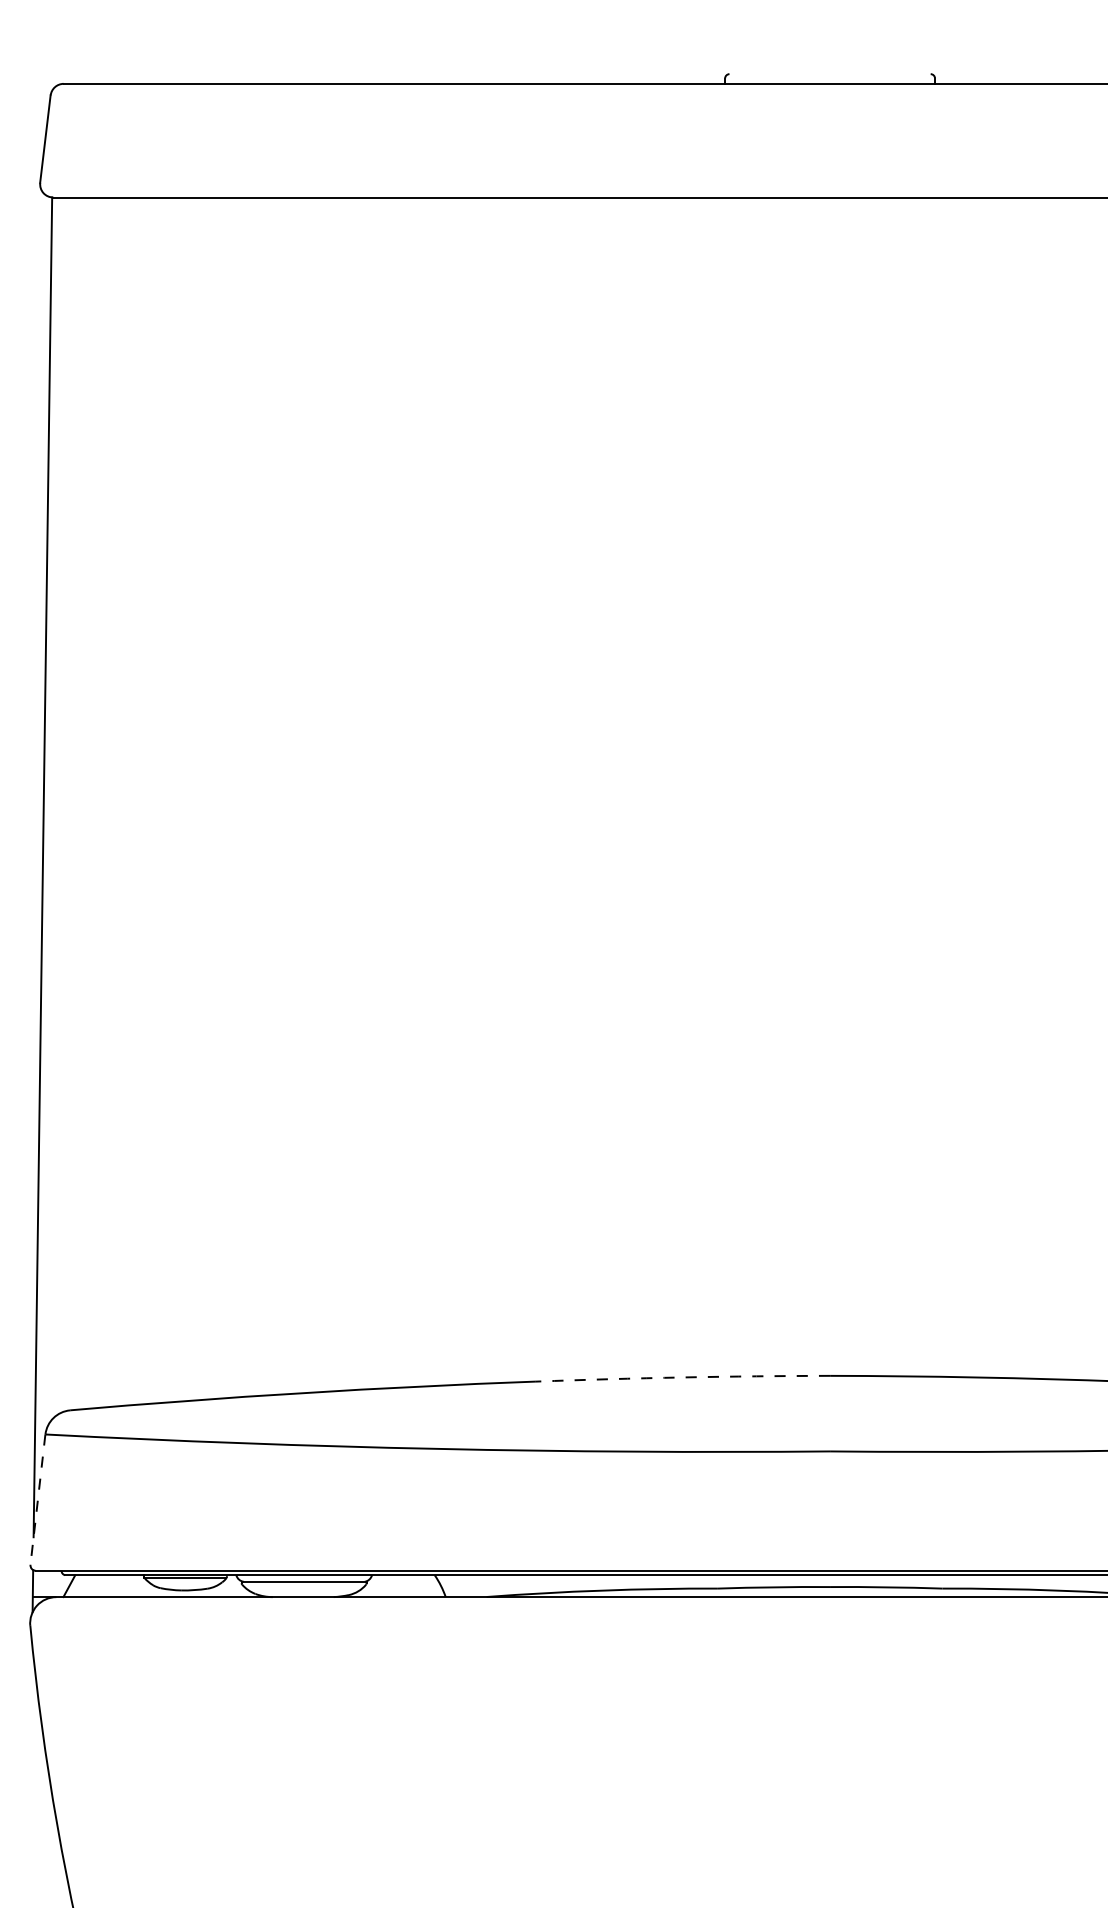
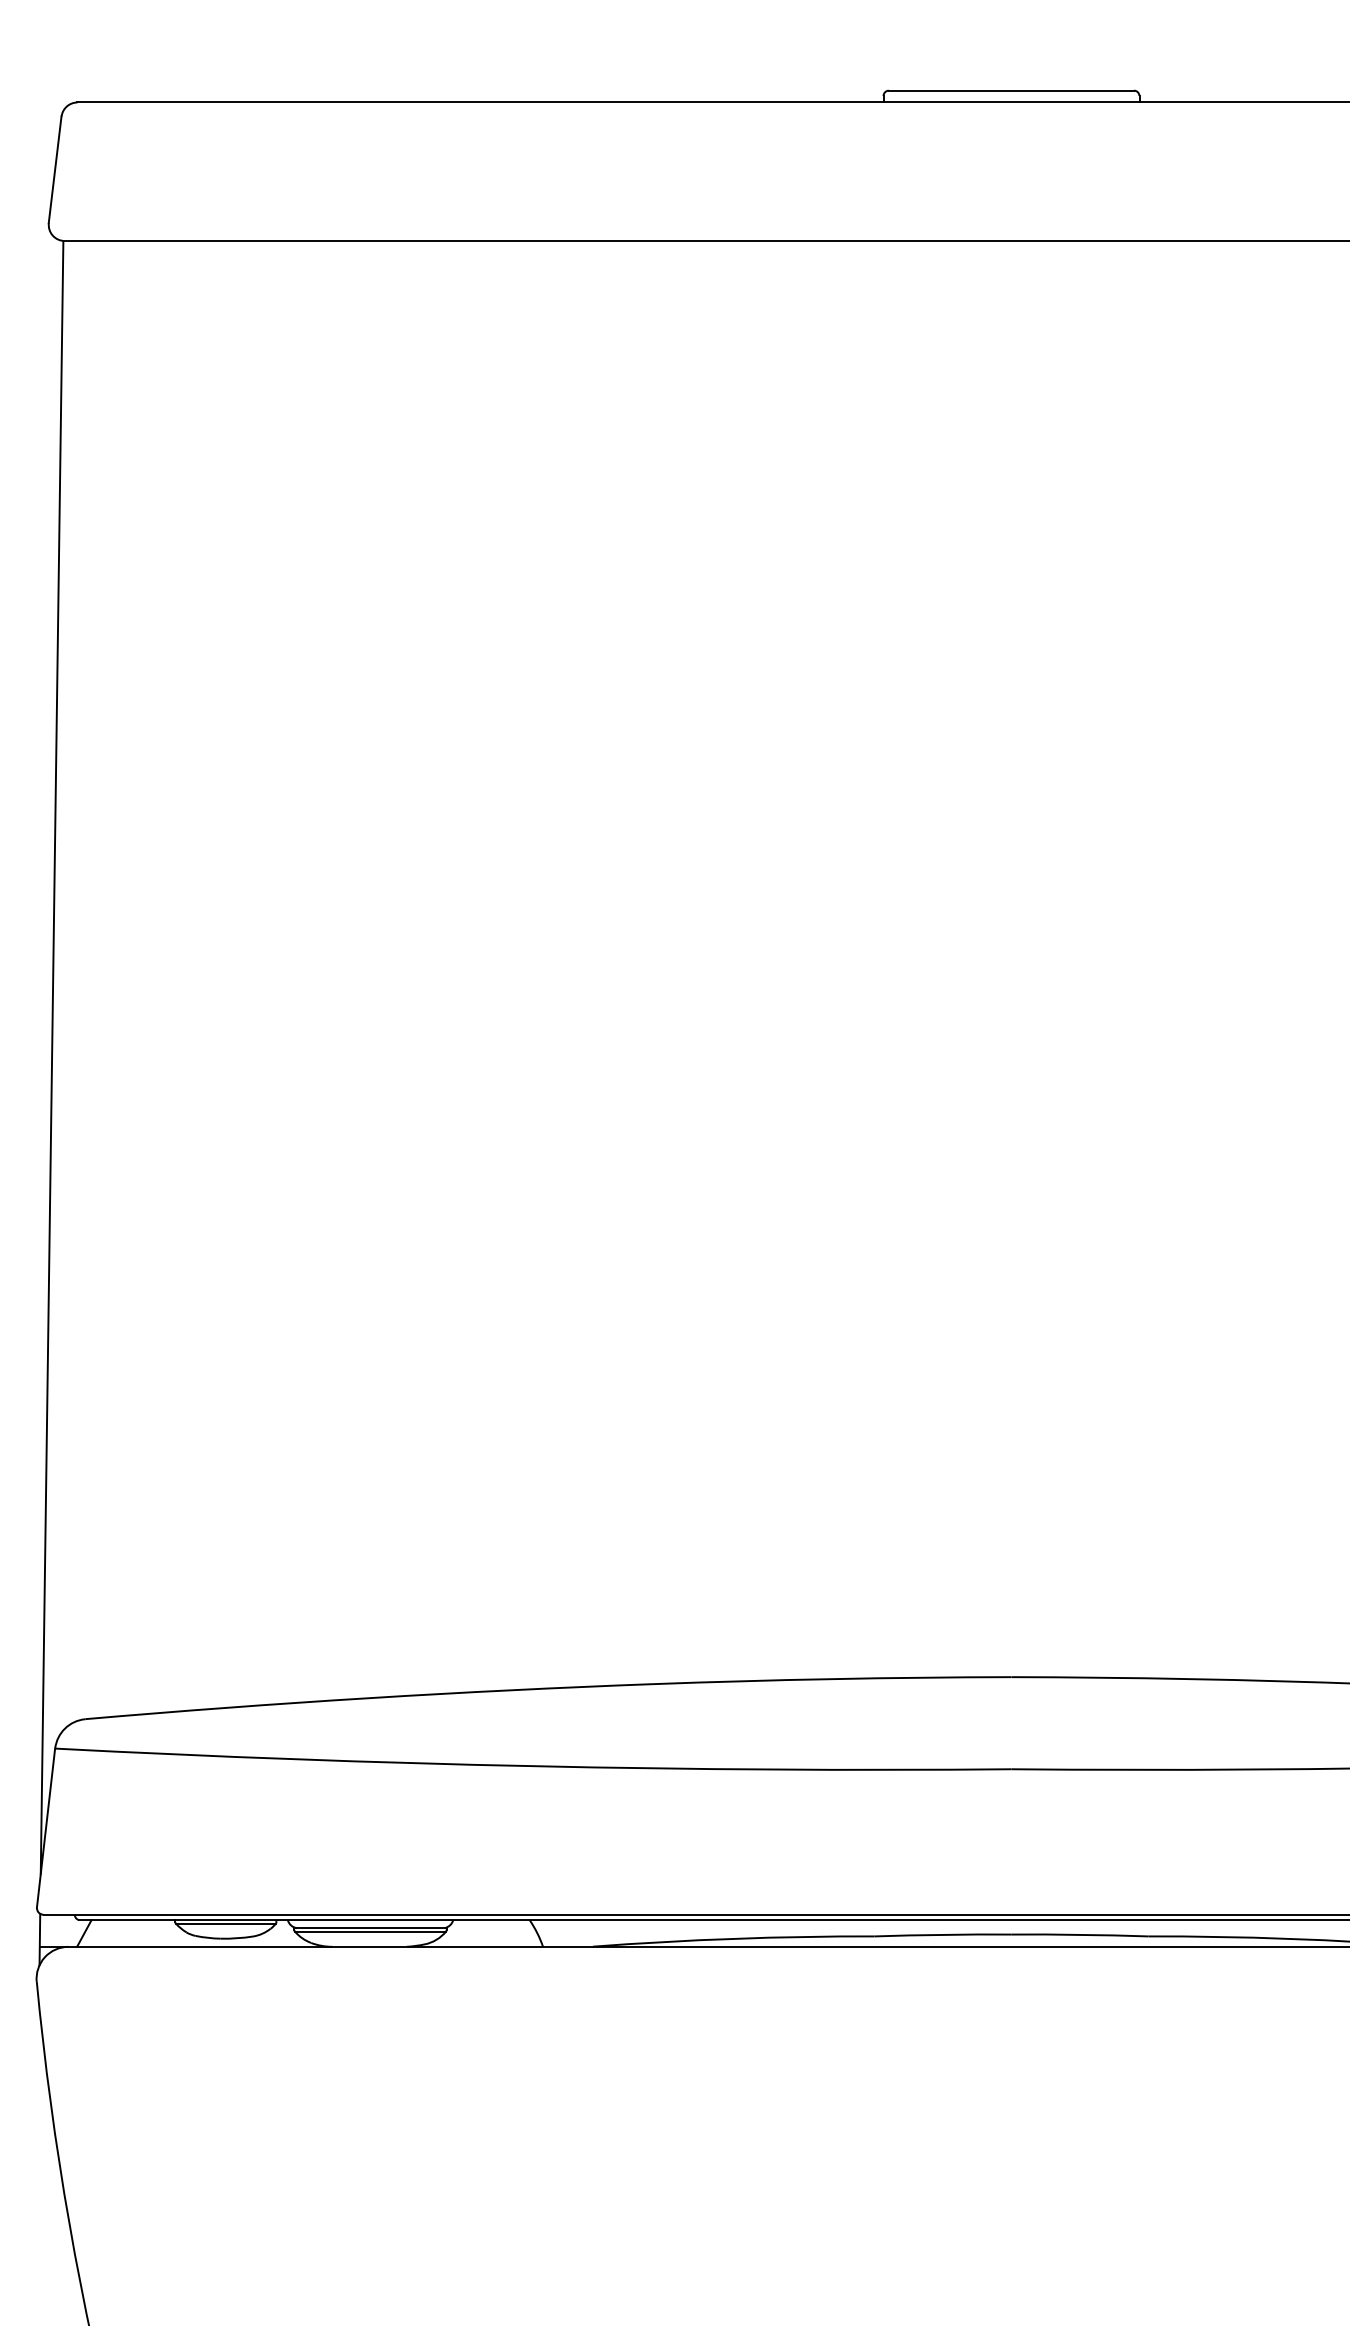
line: (830, 74) -> (1011, 90), added
arc: (683, 1377) -> (832, 1679), dashed -> solid
line: (38, 1499) -> (46, 1827), dashed -> solid
line: (304, 1584) -> (370, 1931), added

